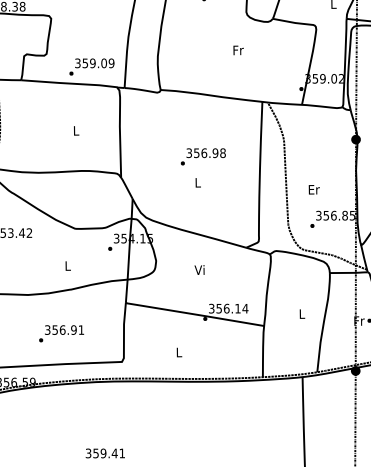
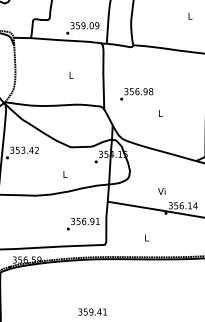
text: (238, 50) -> (190, 16), Fr -> L
text: (202, 156) -> (136, 94), moved
text: (199, 269) -> (161, 190), moved
text: (61, 333) -> (83, 224), moved

